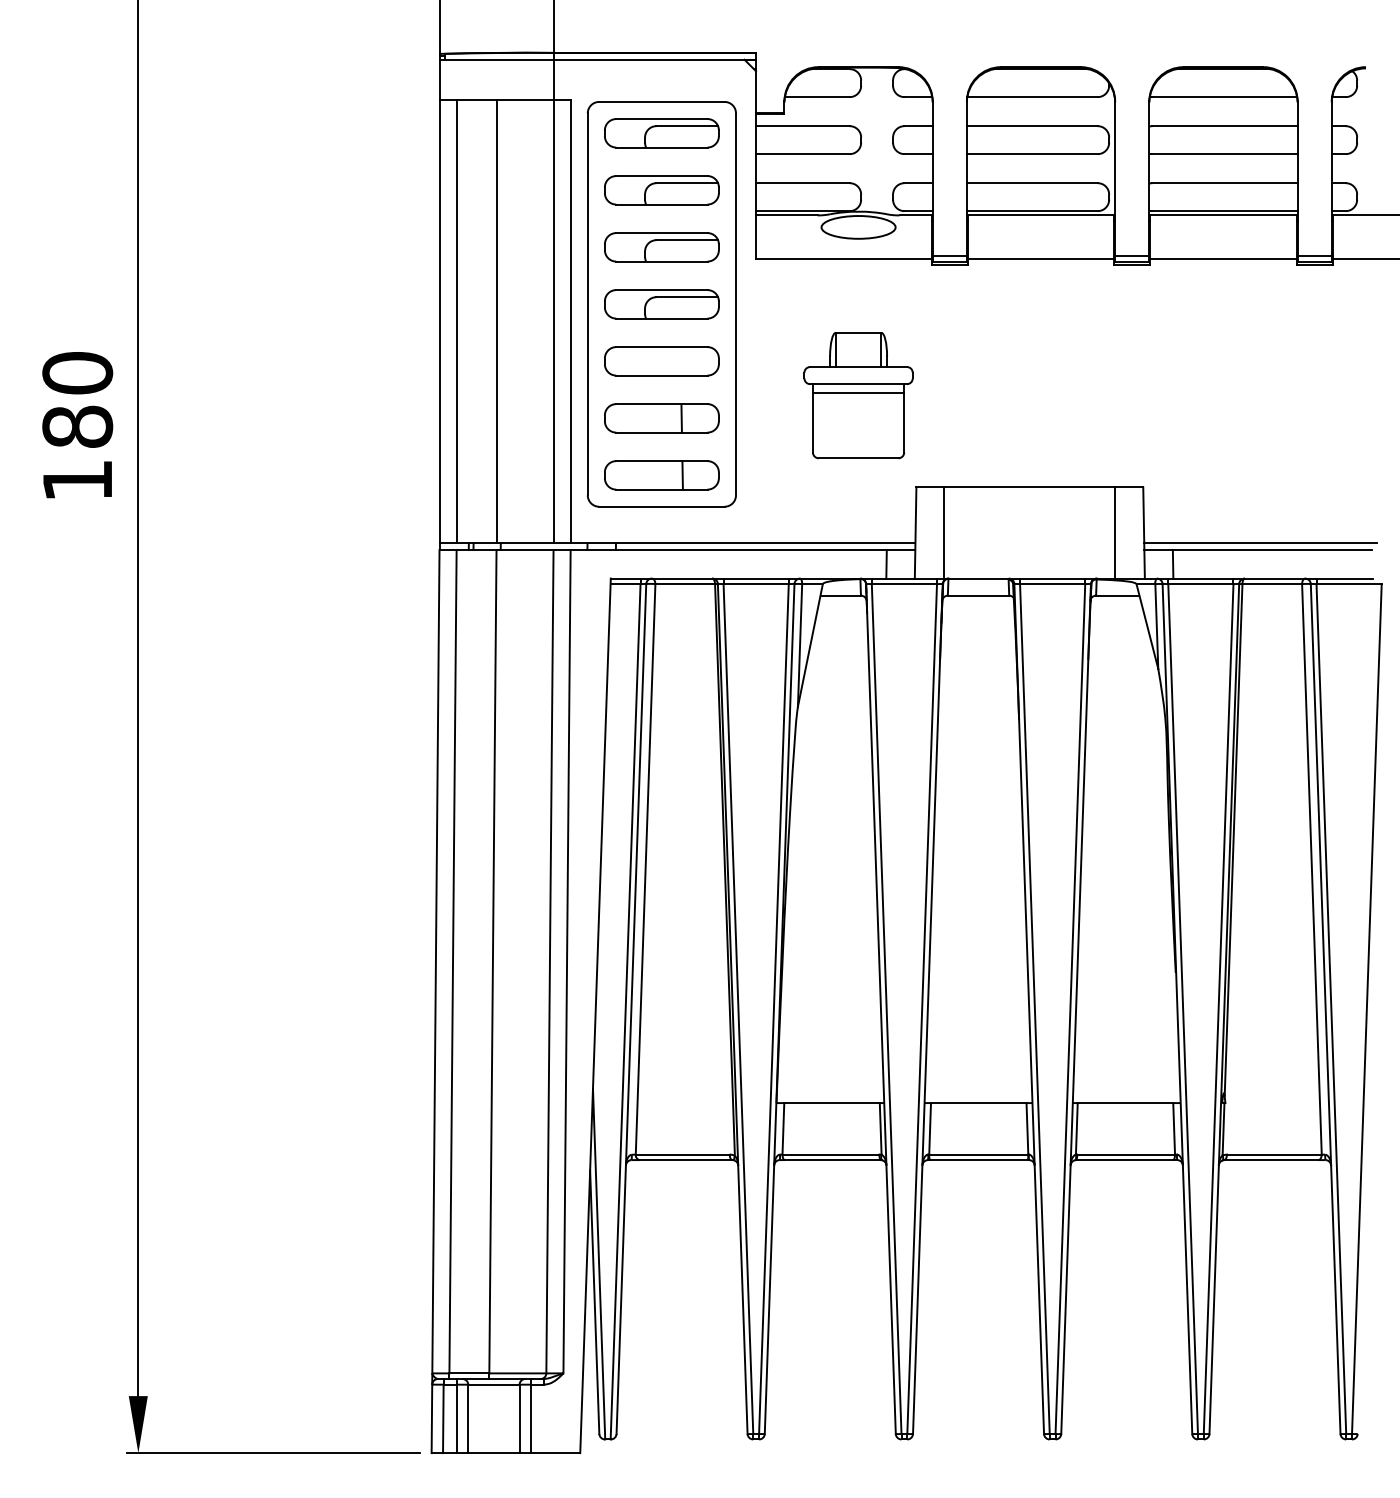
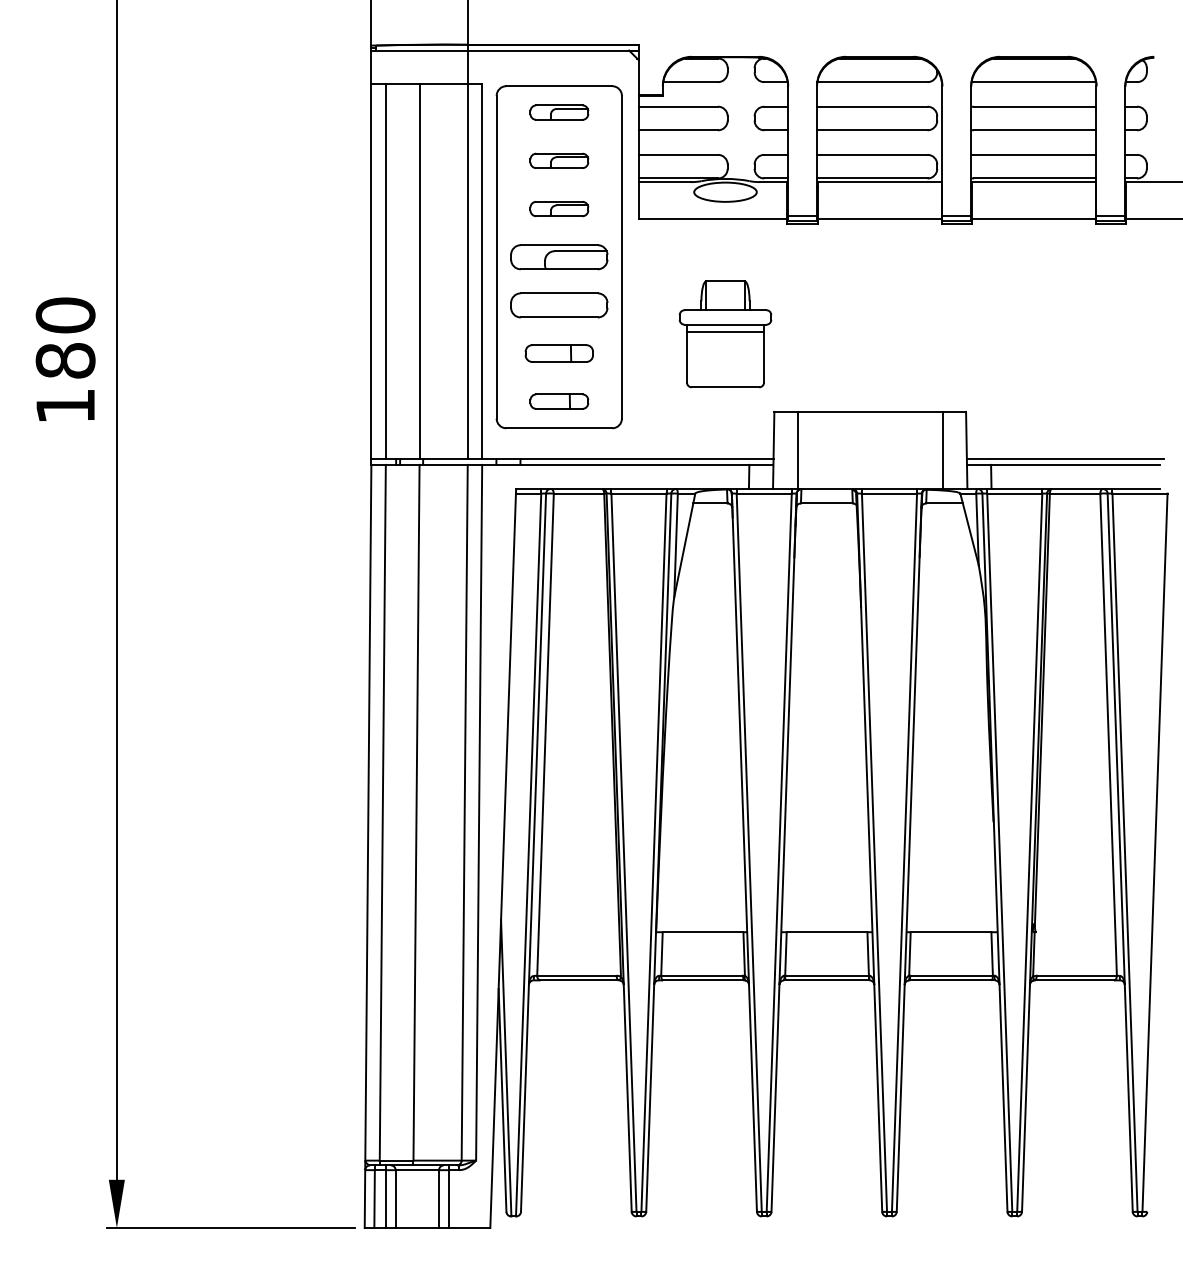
part: (662, 133) -> (559, 112), size x0.6
part: (662, 189) -> (559, 160), size x0.6
part: (662, 246) -> (559, 208), size x0.6
part: (662, 418) -> (559, 353), size x0.7
part: (662, 475) -> (559, 401), size x0.6

